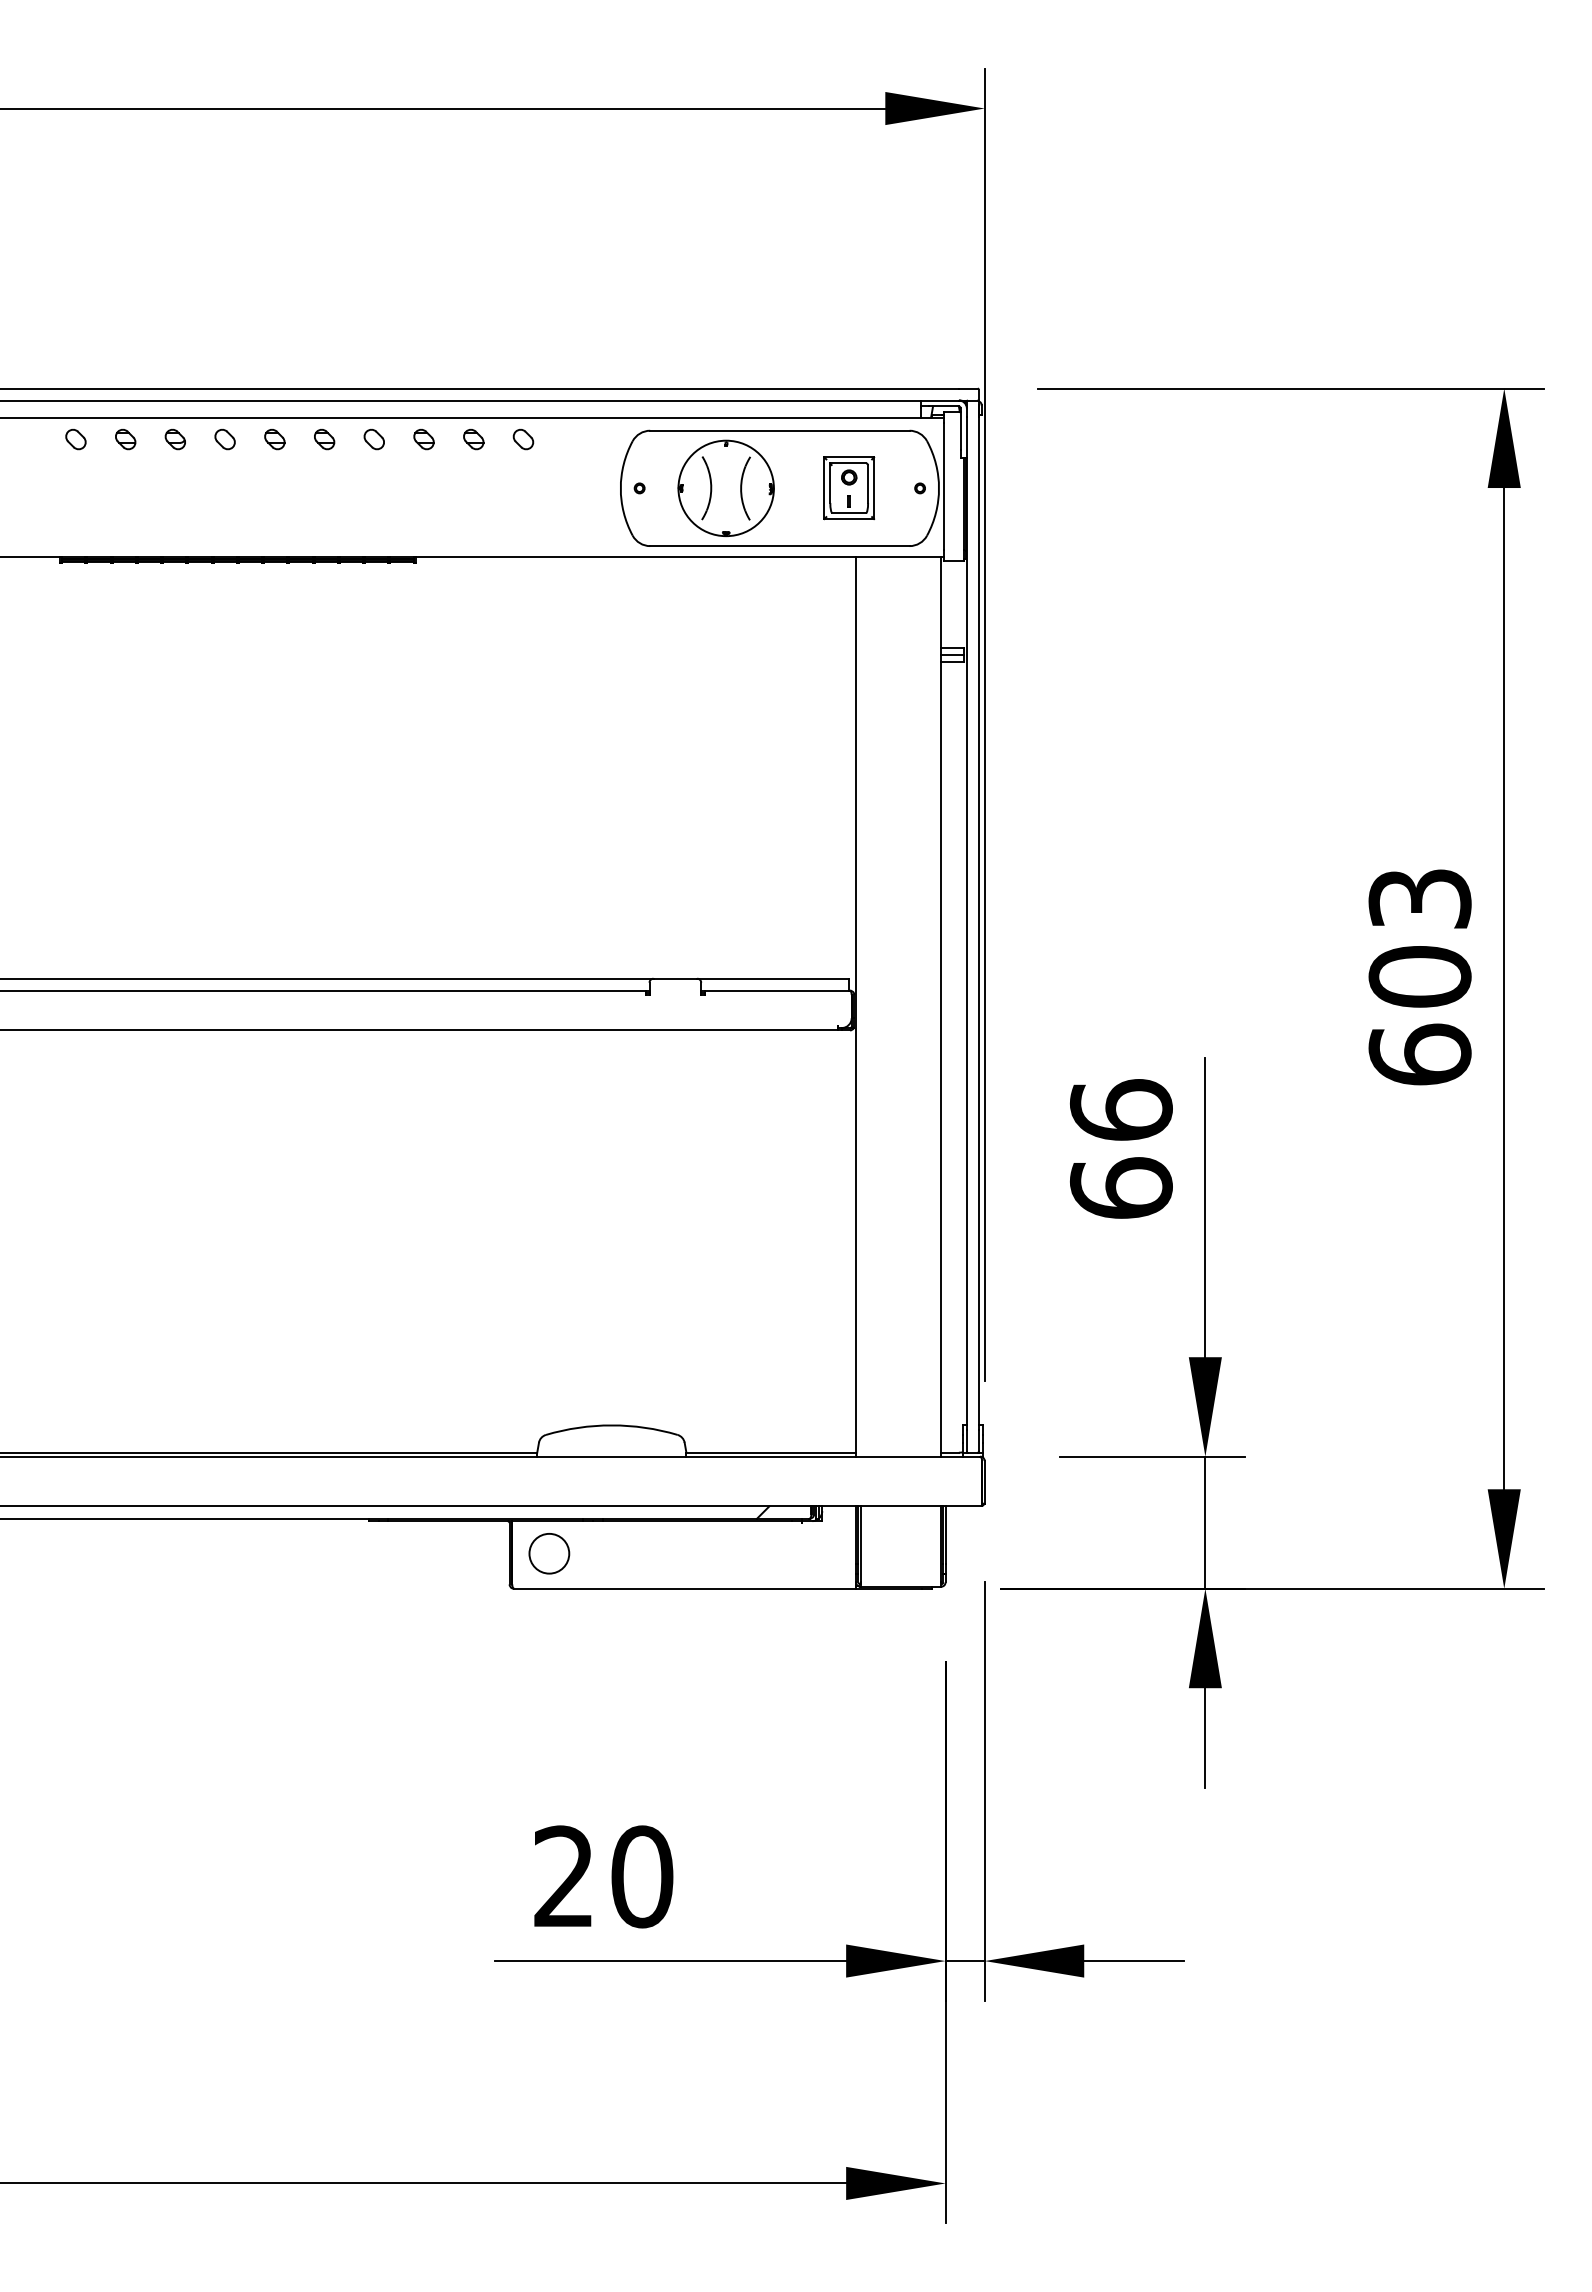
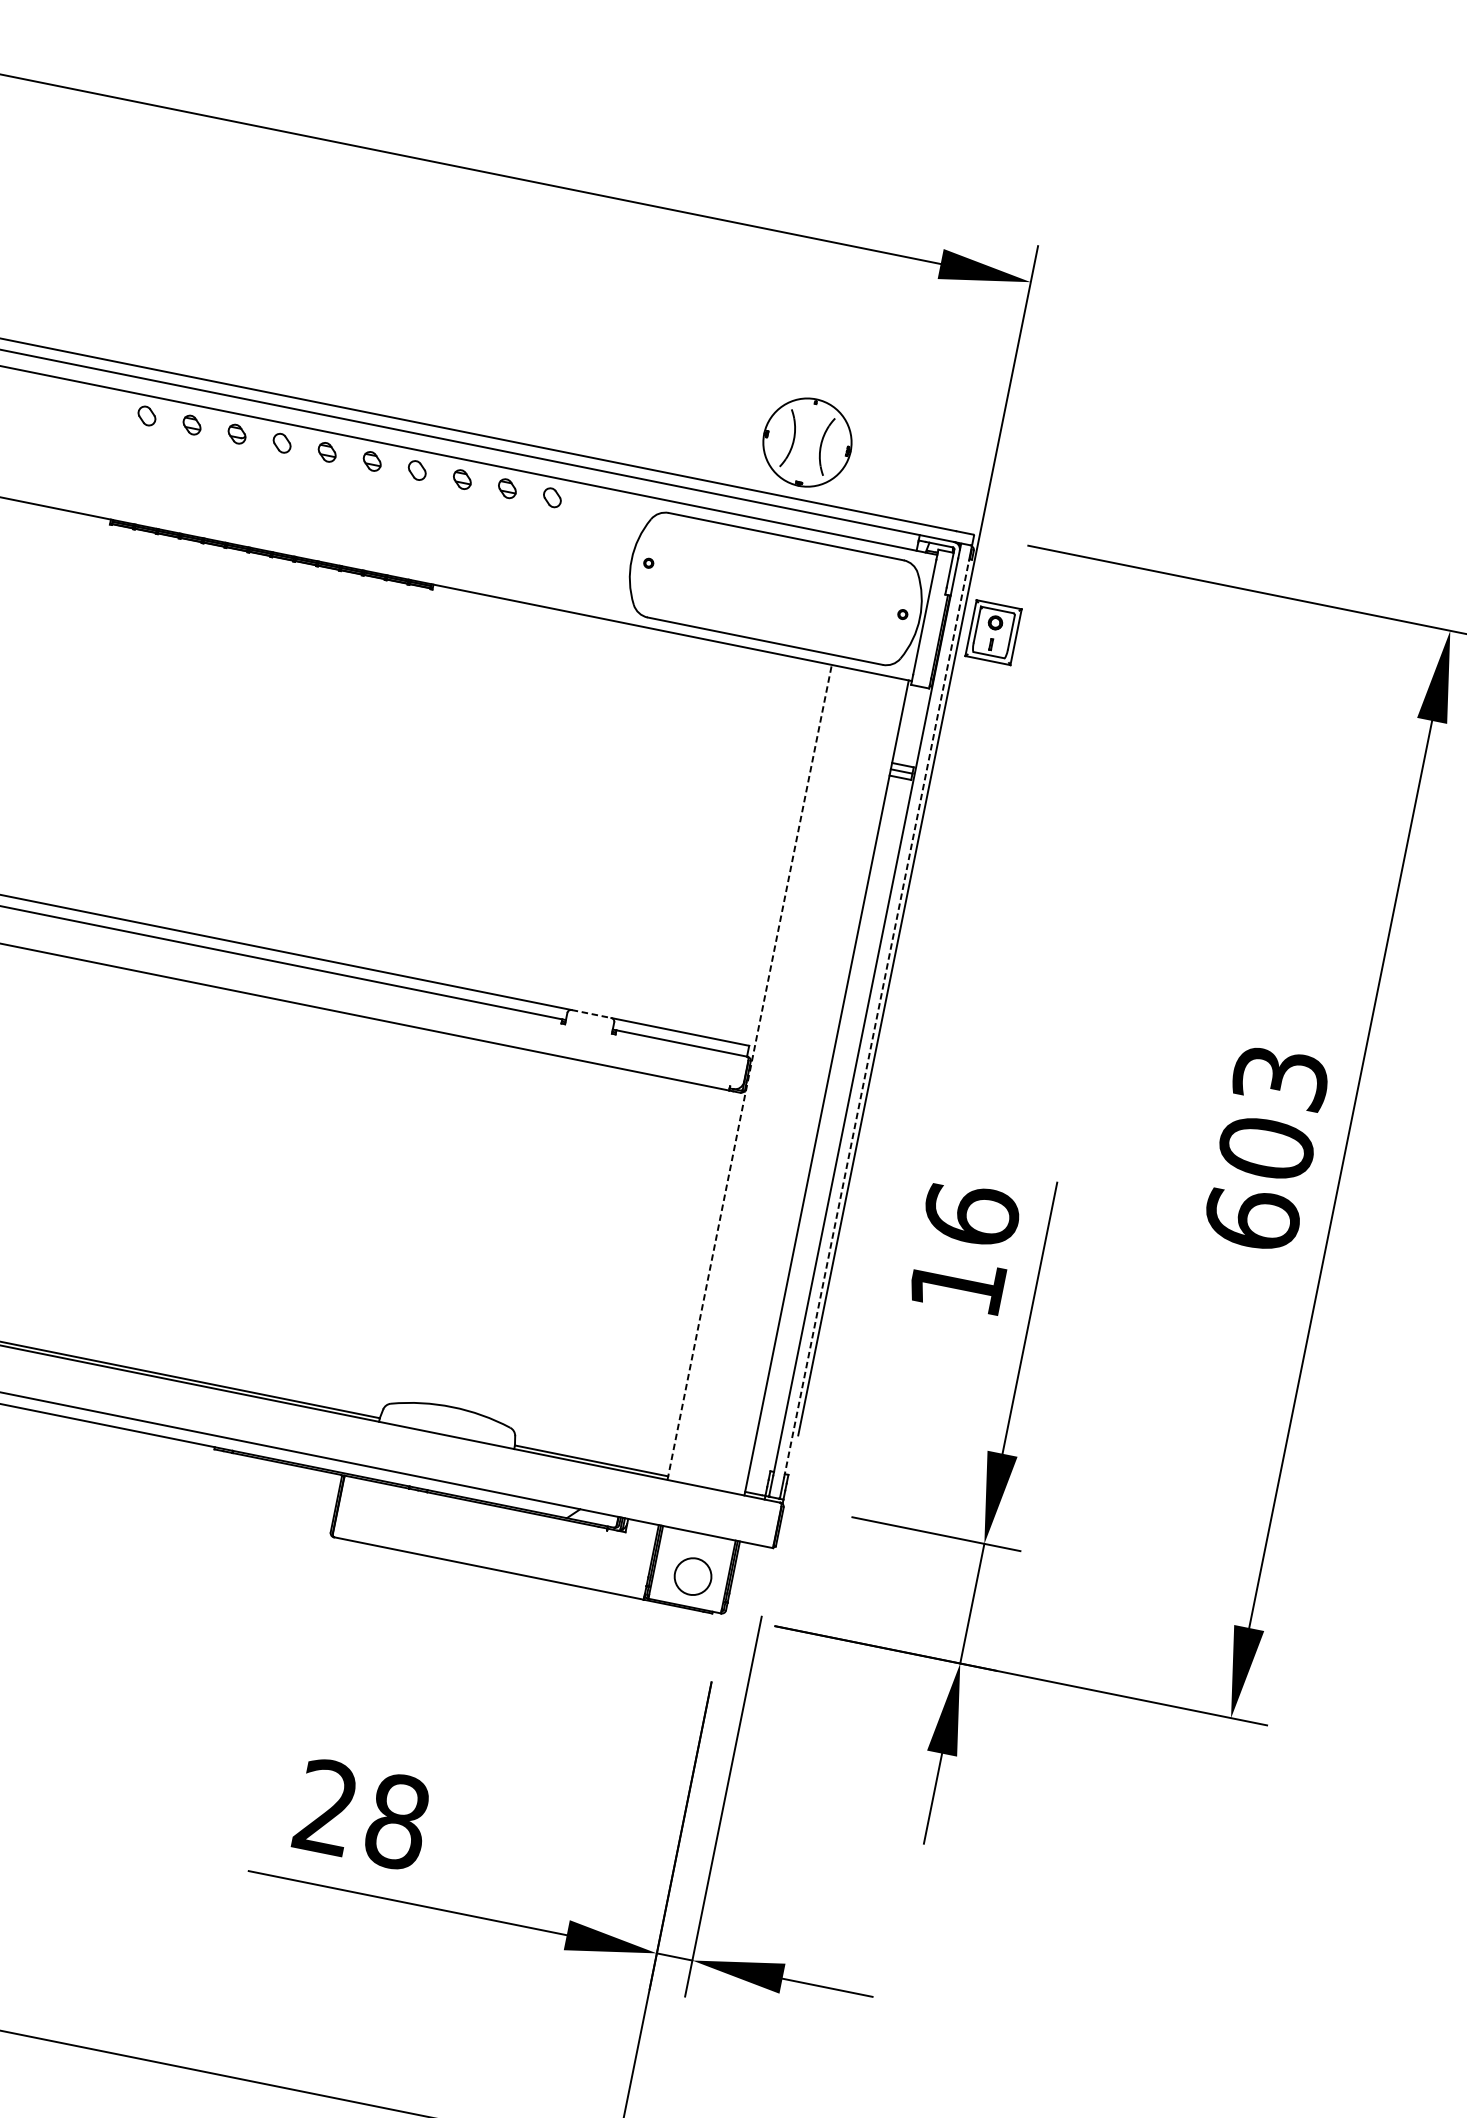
part: (725, 488) -> (806, 442), moved
part: (849, 488) -> (993, 632), moved
line: (978, 922) -> (876, 1018), solid -> dashed
line: (675, 978) -> (591, 1013), solid -> dashed
line: (855, 1006) -> (749, 1072), solid -> dashed
text: (1120, 1187) -> (956, 1284), 66 -> 16
circle: (549, 1553) -> (693, 1576), moved
text: (642, 1876) -> (397, 1821), 20 -> 28

